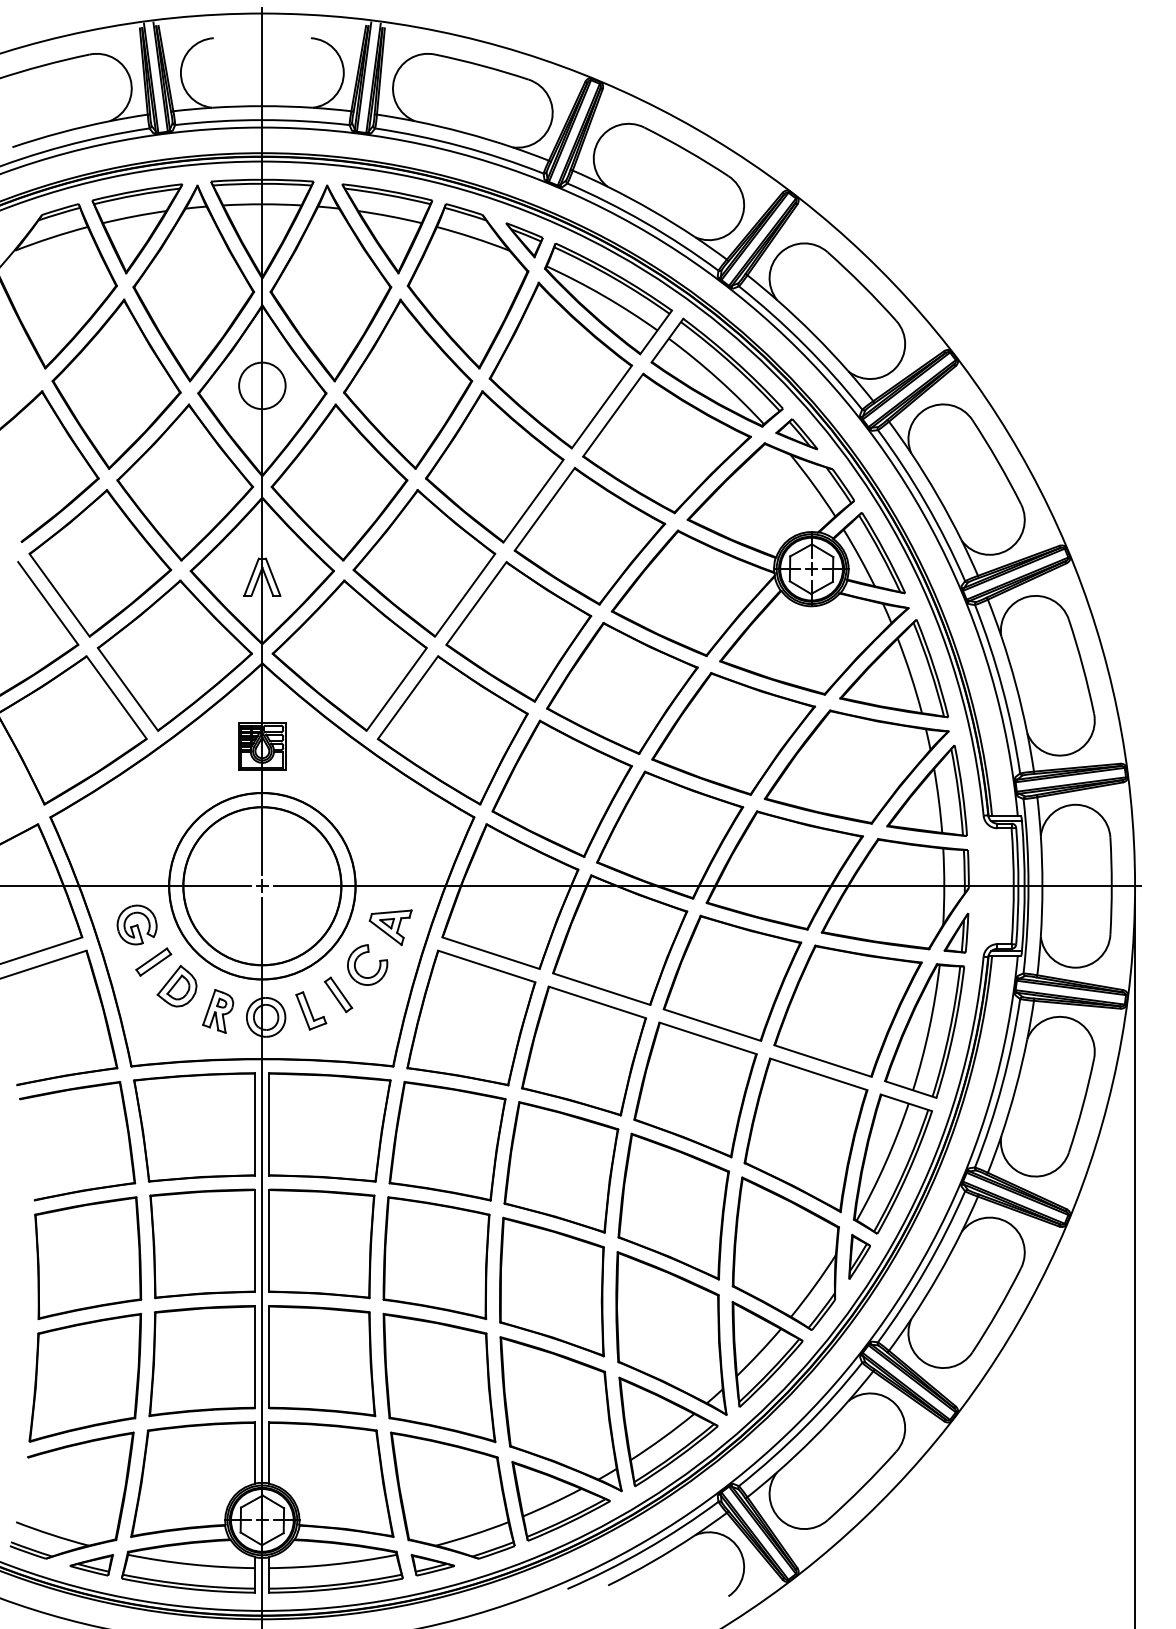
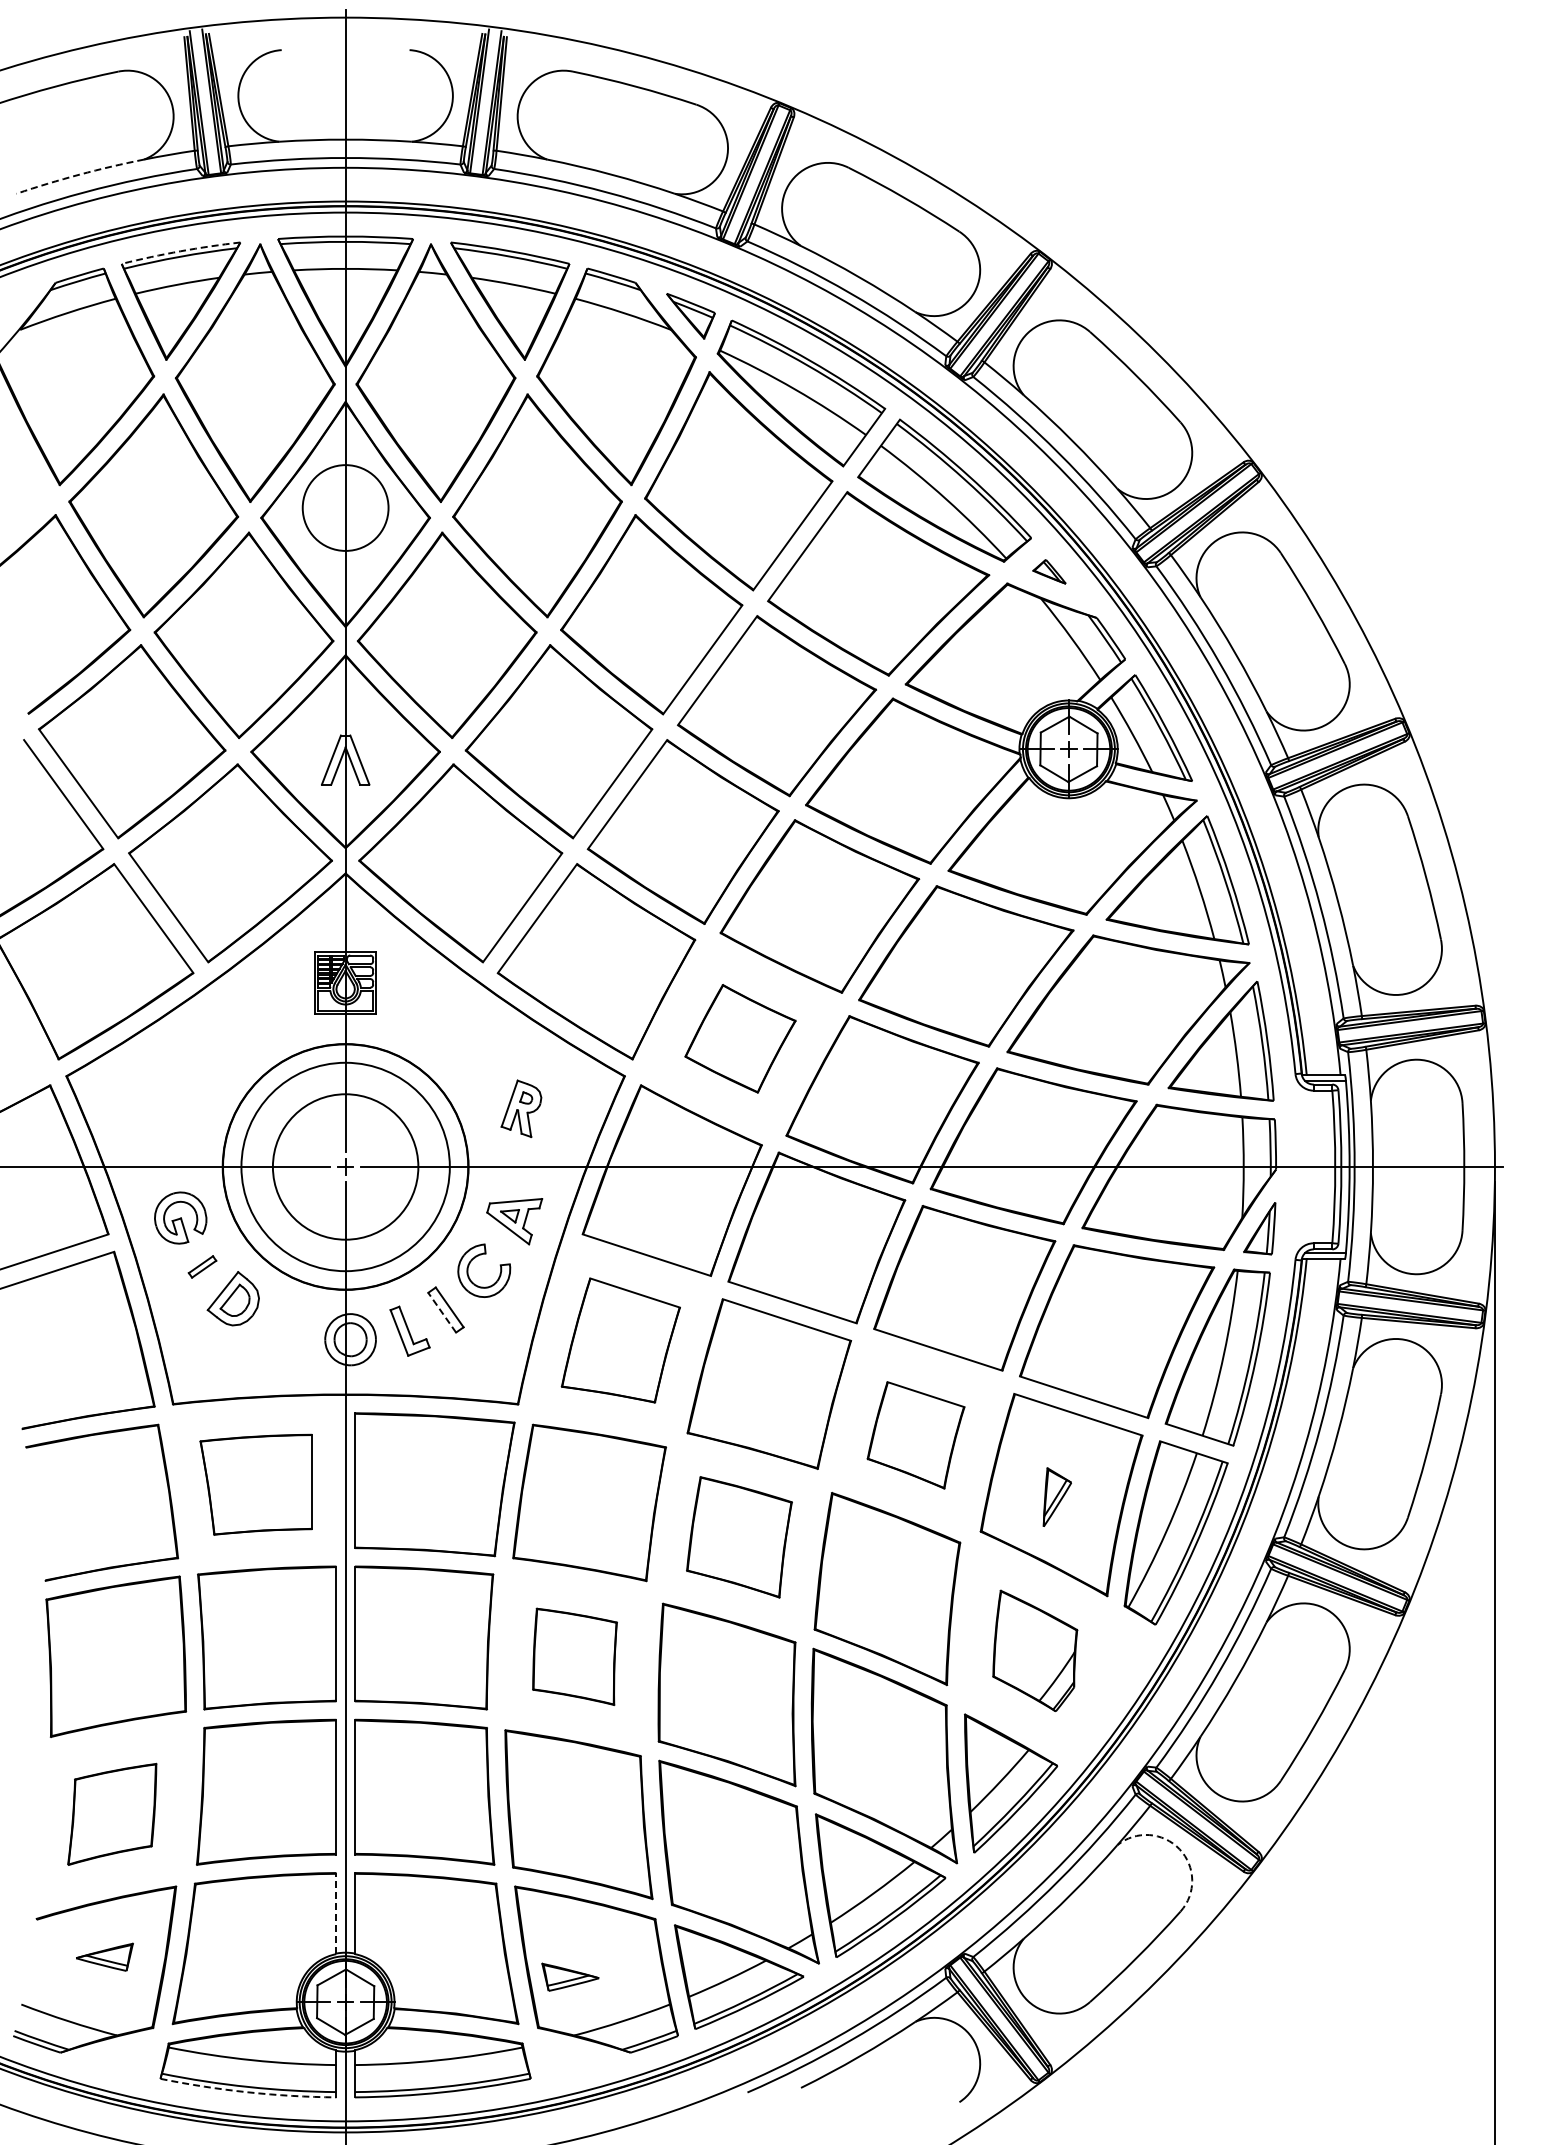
arc: (60, 132) -> (79, 174), solid -> dashed
arc: (136, 191) -> (180, 251), solid -> dashed
circle: (262, 385) -> (345, 507), size x1.4
part: (796, 434) -> (1049, 571), size x0.6
part: (562, 788) -> (740, 1038), size x0.6
circle: (262, 885) -> (345, 1166), size x0.7
part: (153, 961) -> (202, 1266), size x0.6
line: (335, 996) -> (441, 1312), solid -> dashed
part: (218, 1011) -> (521, 1108), moved
part: (471, 1017) -> (620, 1340), size x0.7
part: (695, 1090) -> (915, 1435), size x0.6
part: (193, 1127) -> (255, 1484), size x0.7
part: (561, 1167) -> (739, 1537), size x0.7
part: (786, 1253) -> (1035, 1650), size x0.6
part: (859, 1256) -> (1056, 1496), moved
part: (436, 1257) -> (574, 1656), size x0.6
part: (84, 1377) -> (111, 1814), size x0.6
arc: (895, 1404) -> (1179, 1849), solid -> dashed
line: (255, 1452) -> (336, 1912), solid -> dashed
part: (91, 1564) -> (104, 1956), moved
part: (433, 1564) -> (570, 1976), moved
arc: (188, 1588) -> (248, 2092), solid -> dashed

